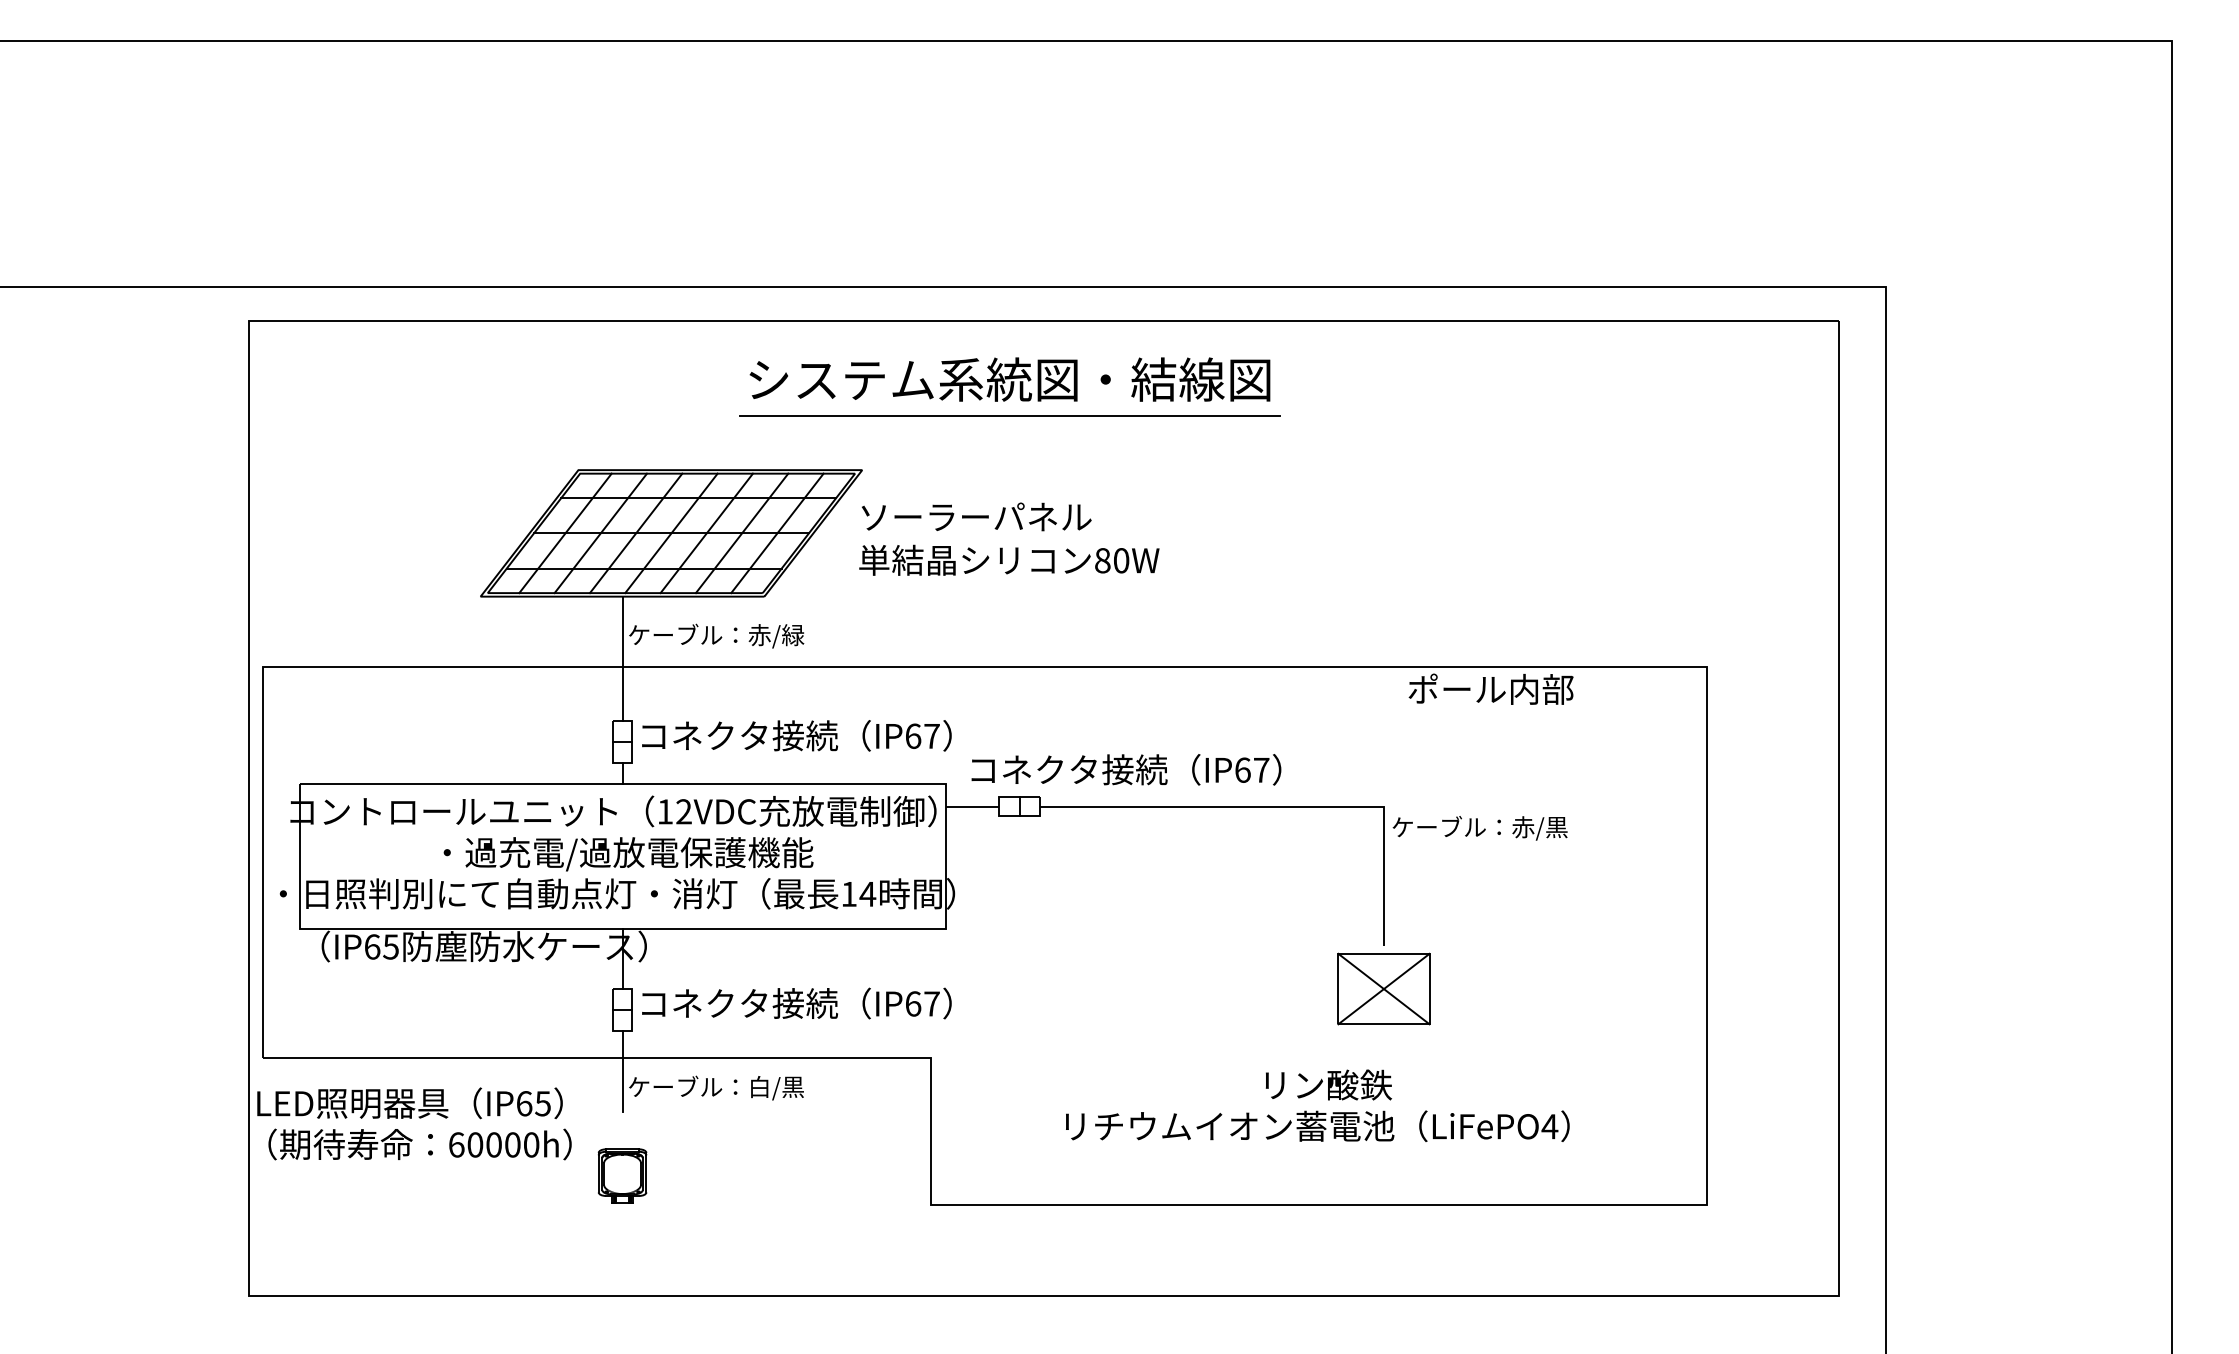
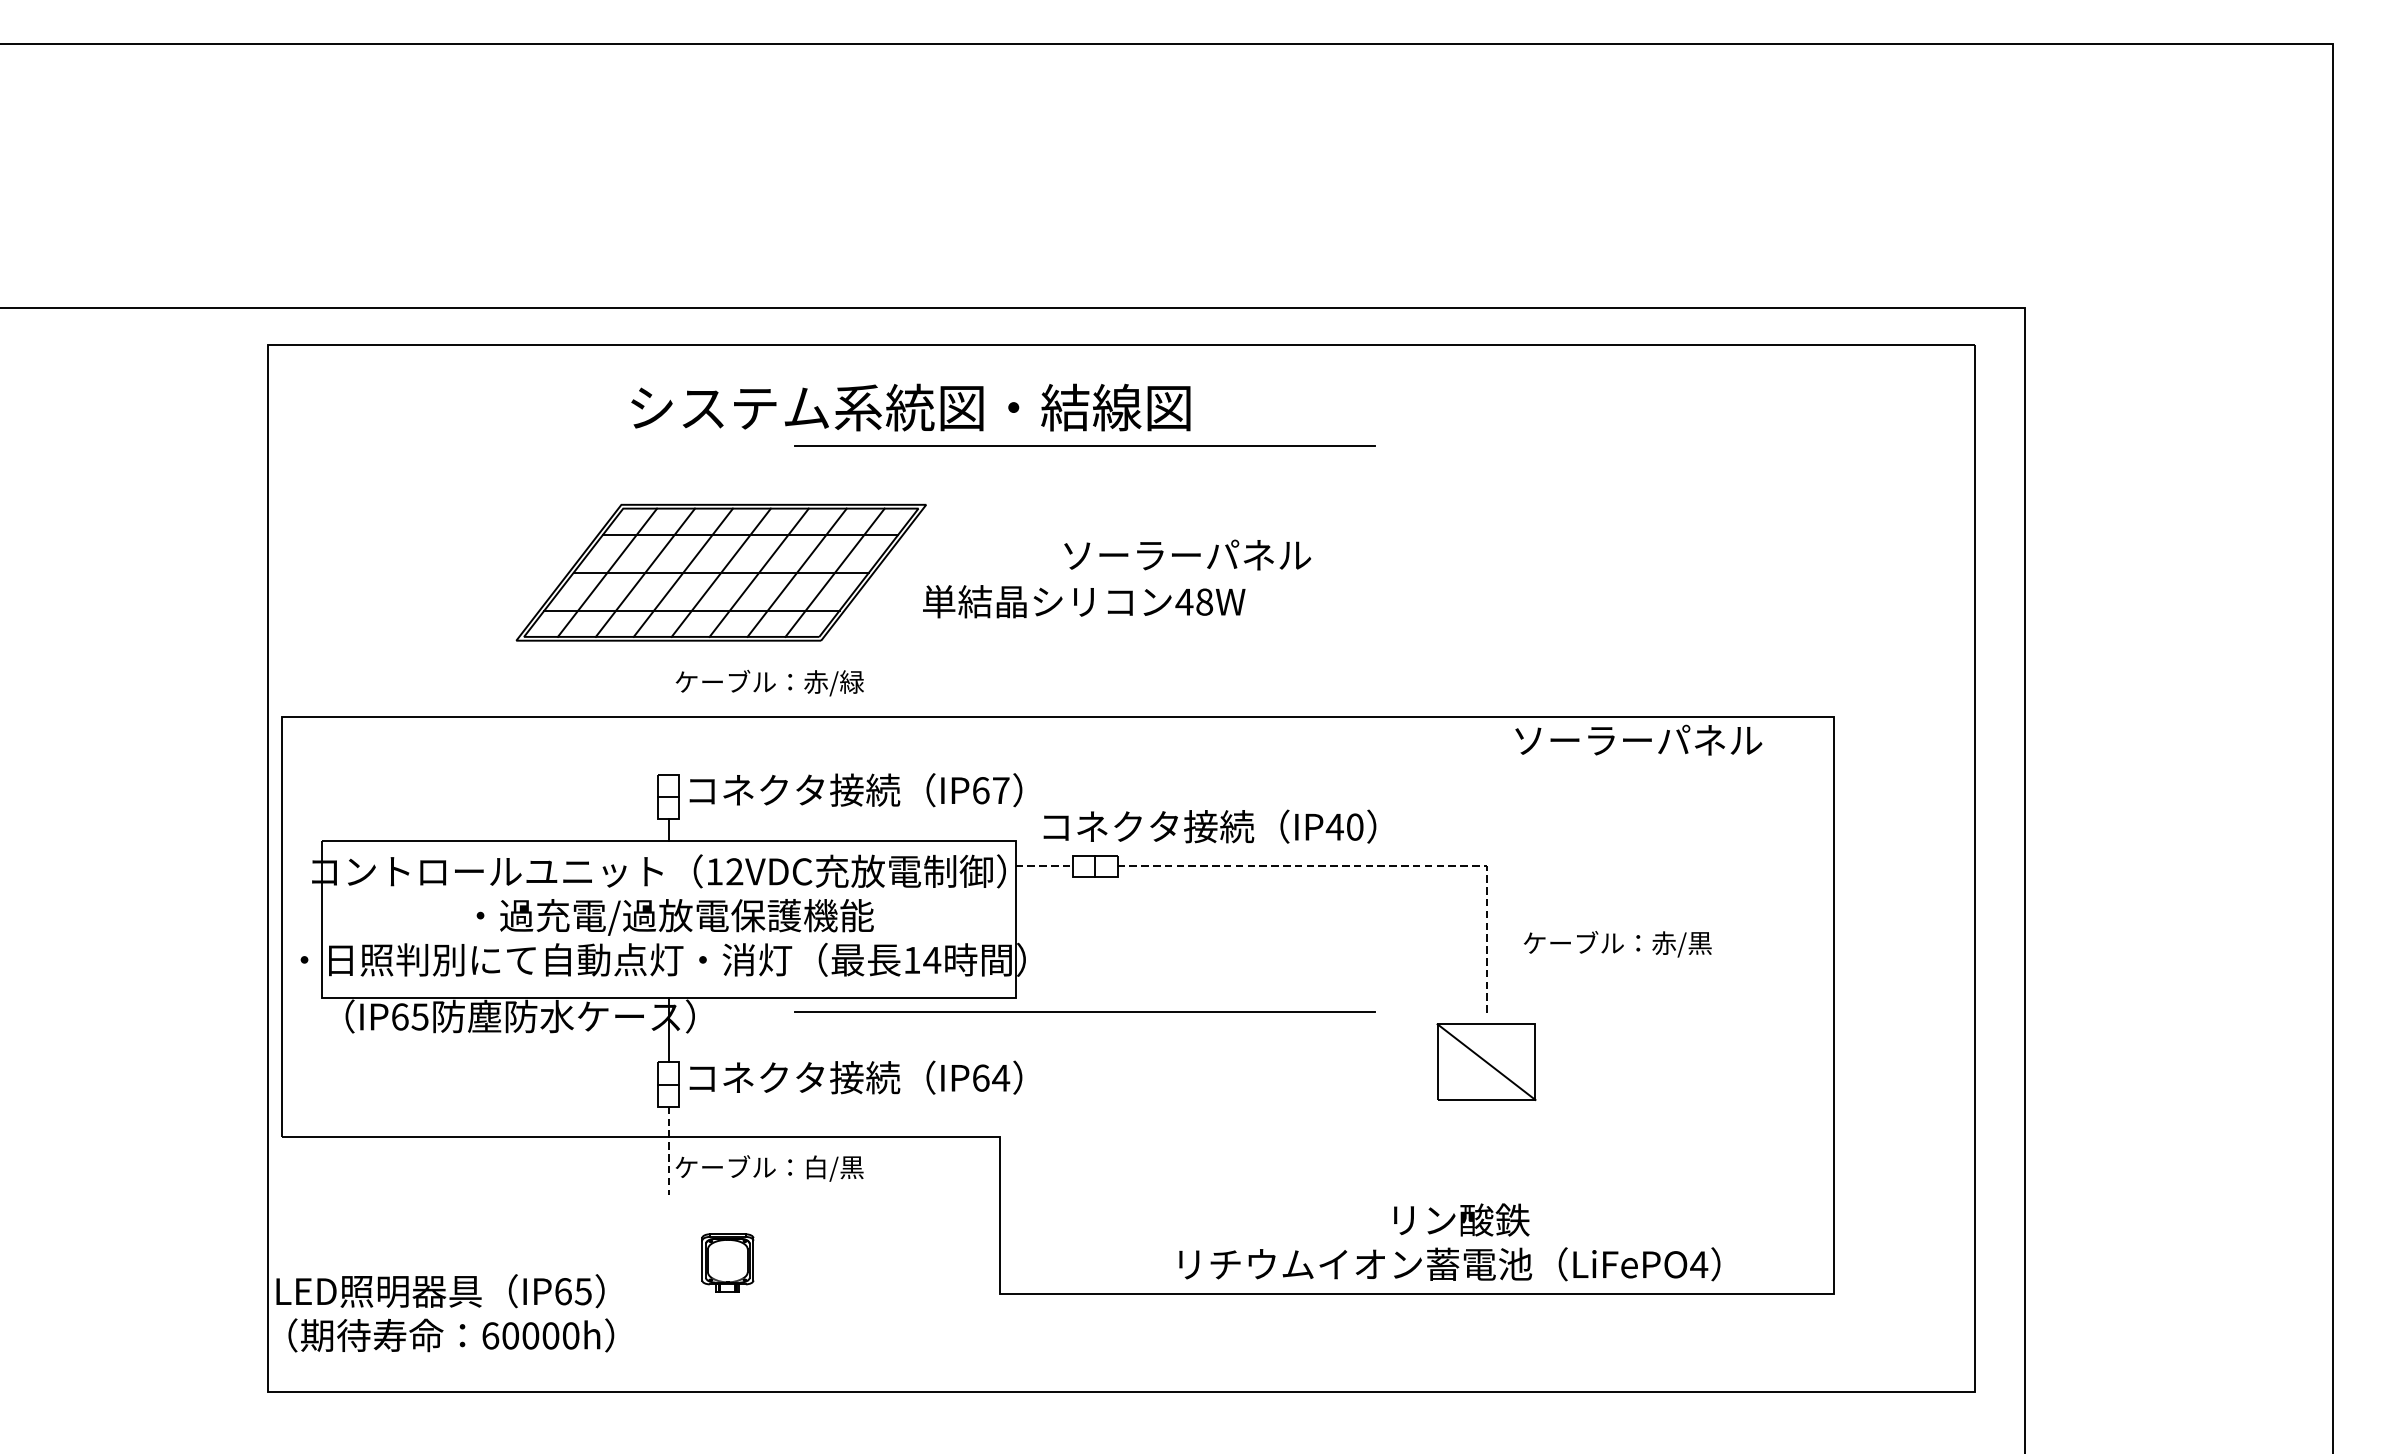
text: (1009, 379) -> (910, 407), moved
text: (976, 516) -> (1187, 554), moved
text: (1111, 560) -> (1193, 601), 80W -> 48W
line: (622, 658) -> (668, 707), removed
text: (1524, 688) -> (1637, 739), ポール内部 -> ソーラーパネル
text: (1251, 769) -> (1344, 826), IP67 -> IP40
line: (972, 806) -> (1044, 866), solid -> dashed
line: (1283, 806) -> (1378, 866), solid -> dashed
text: (1479, 828) -> (1617, 944), moved
line: (1009, 942) -> (1084, 1012), added
line: (1383, 988) -> (1486, 1061), removed
text: (931, 1003) -> (1000, 1077), IP67 -> IP64
line: (622, 1071) -> (668, 1150), solid -> dashed
text: (1317, 1105) -> (1449, 1241), moved
text: (414, 1123) -> (445, 1312), moved
part: (622, 1175) -> (727, 1262), moved

